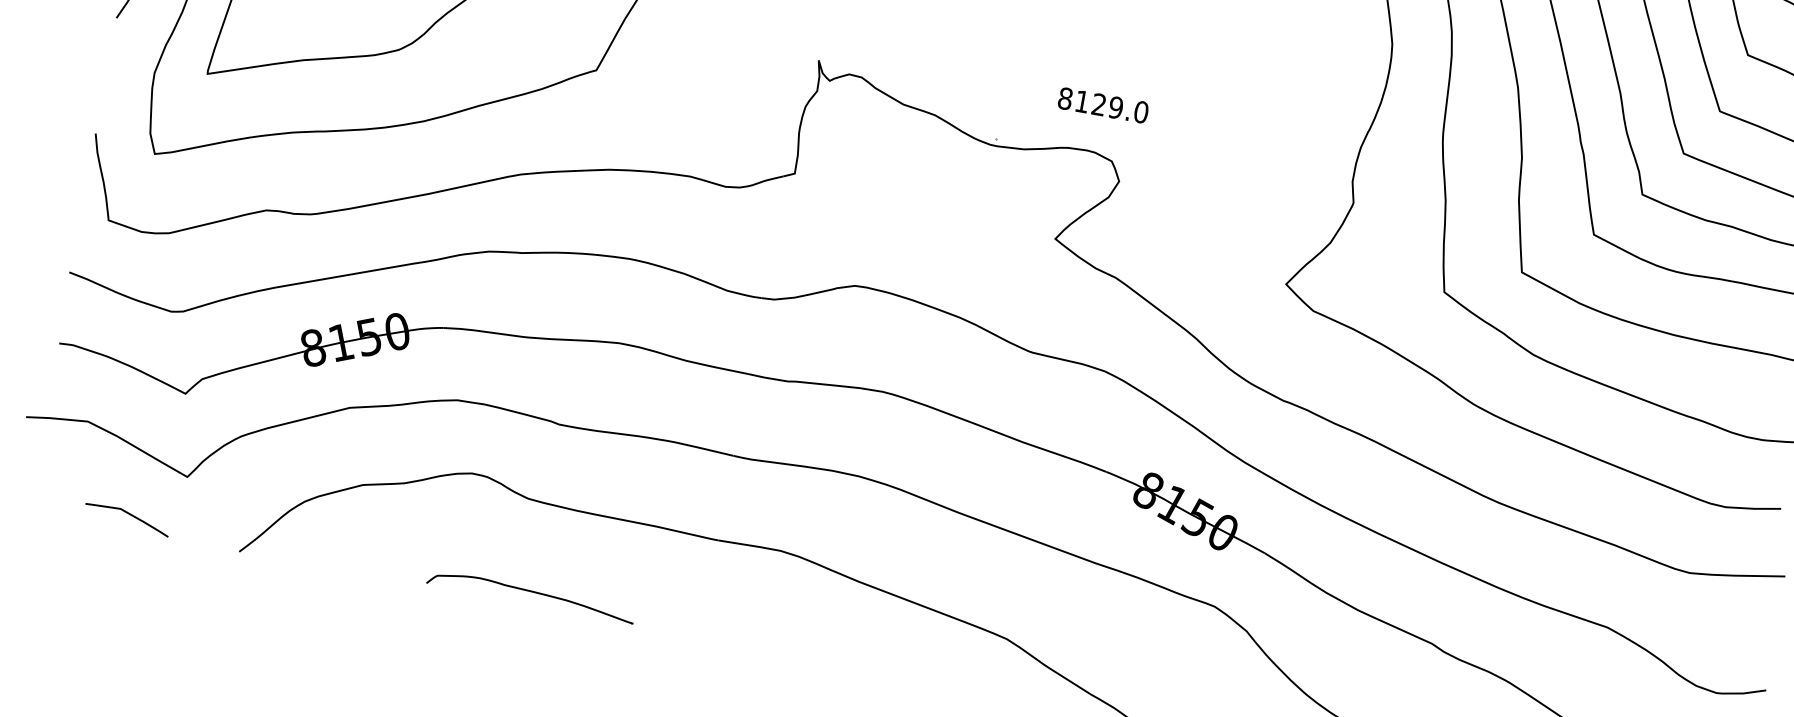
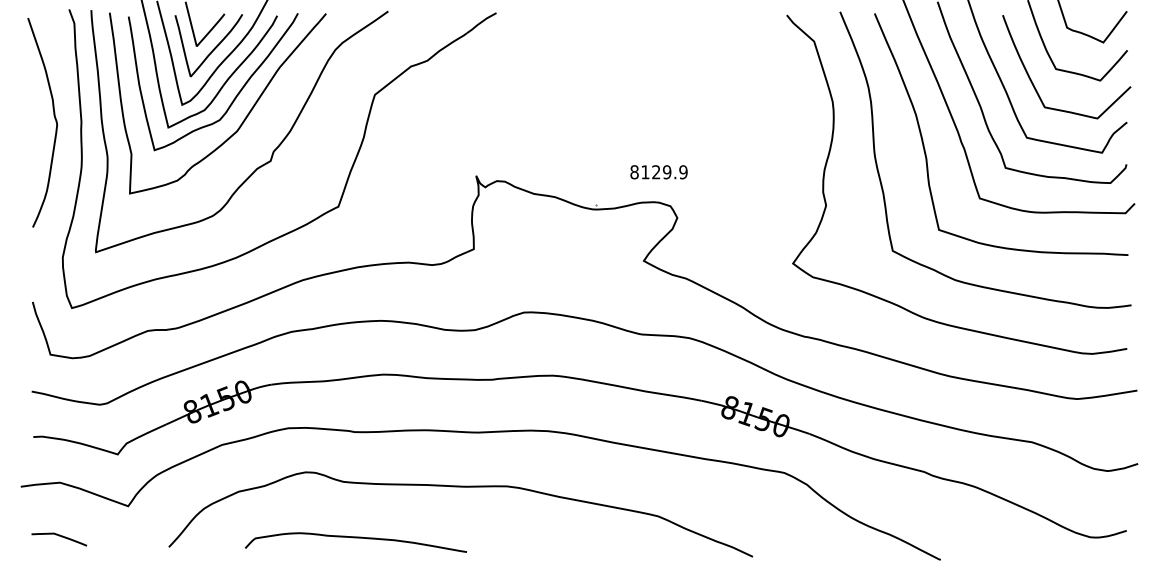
text: (1141, 112) -> (683, 172), 8129.0 -> 8129.9
curve: (131, 517) -> (61, 537), moved
part: (530, 596) -> (355, 542), size x1.67

